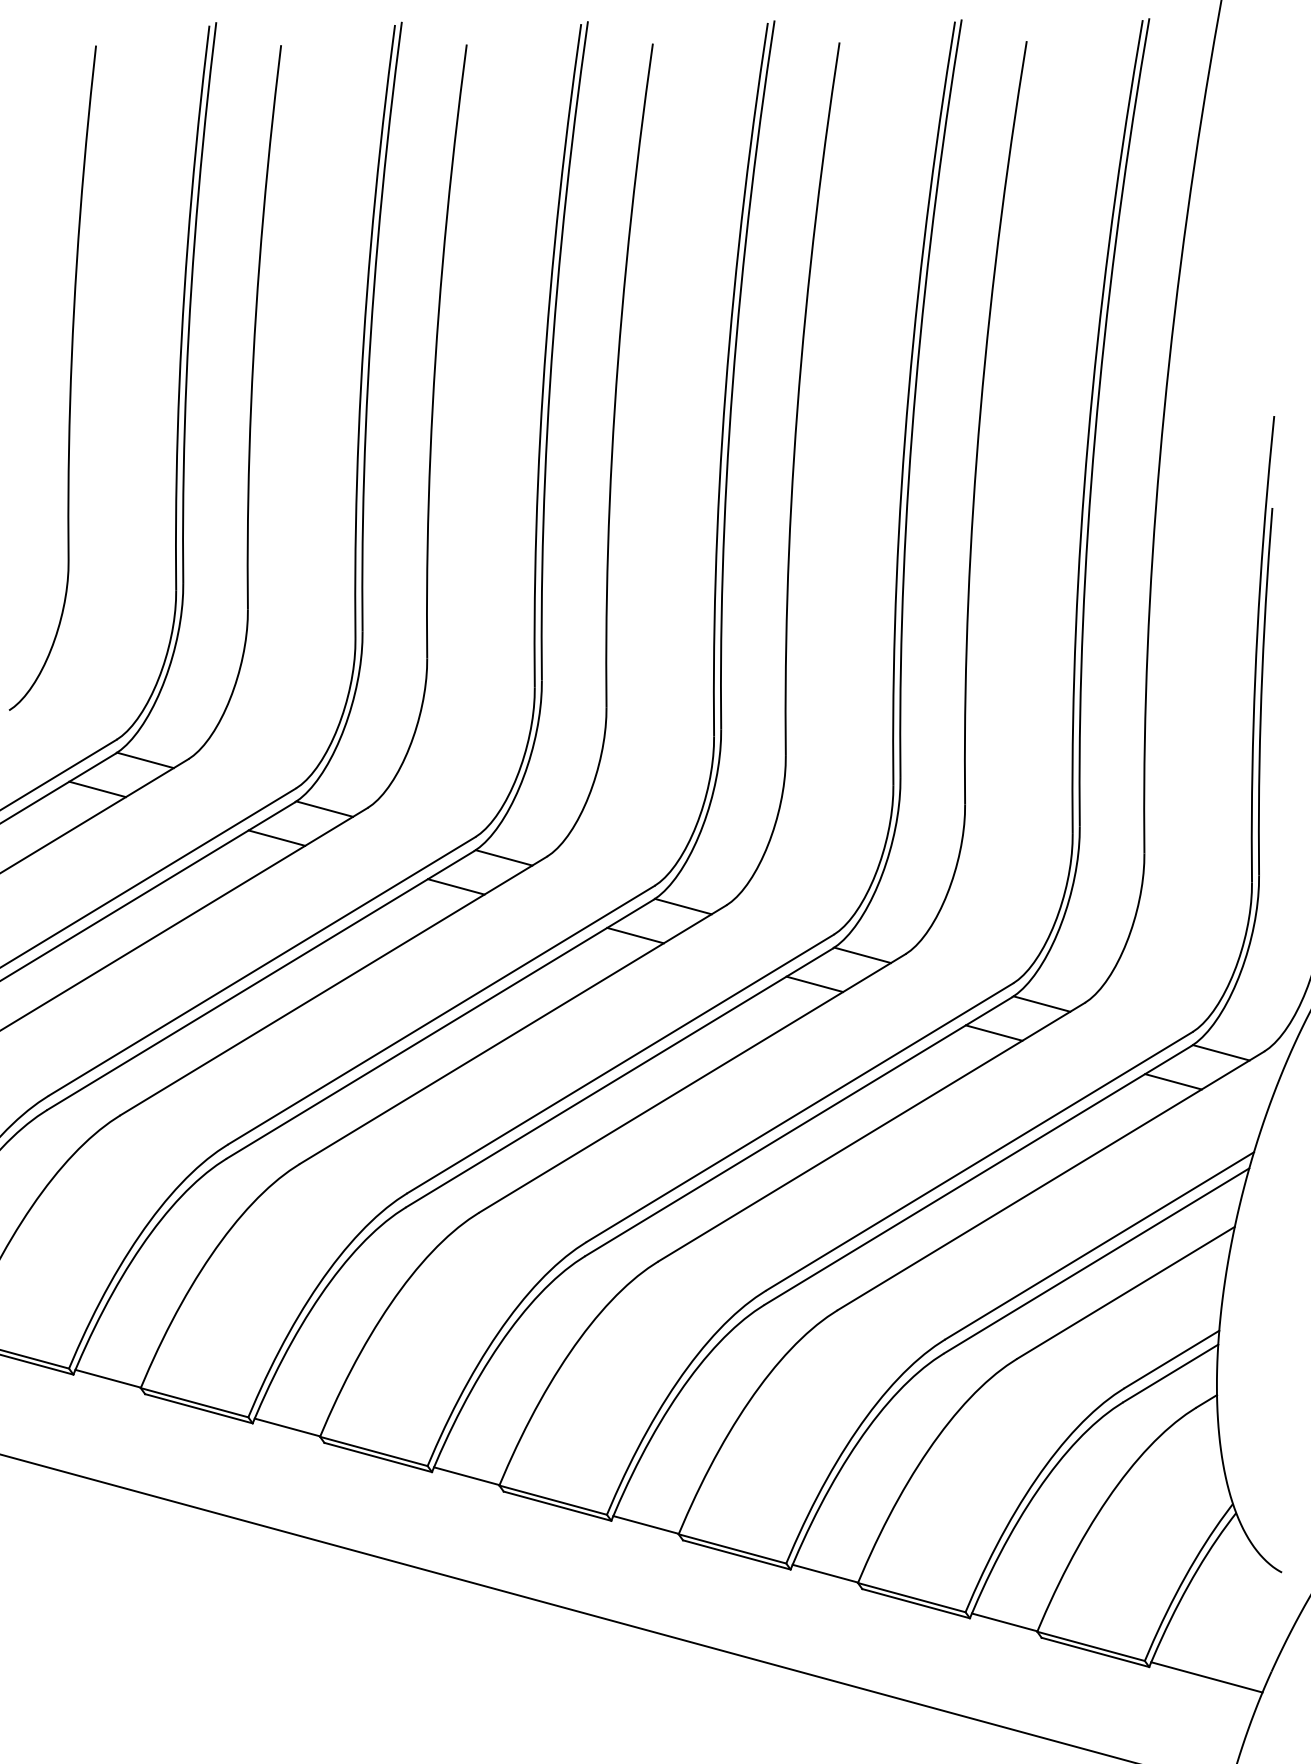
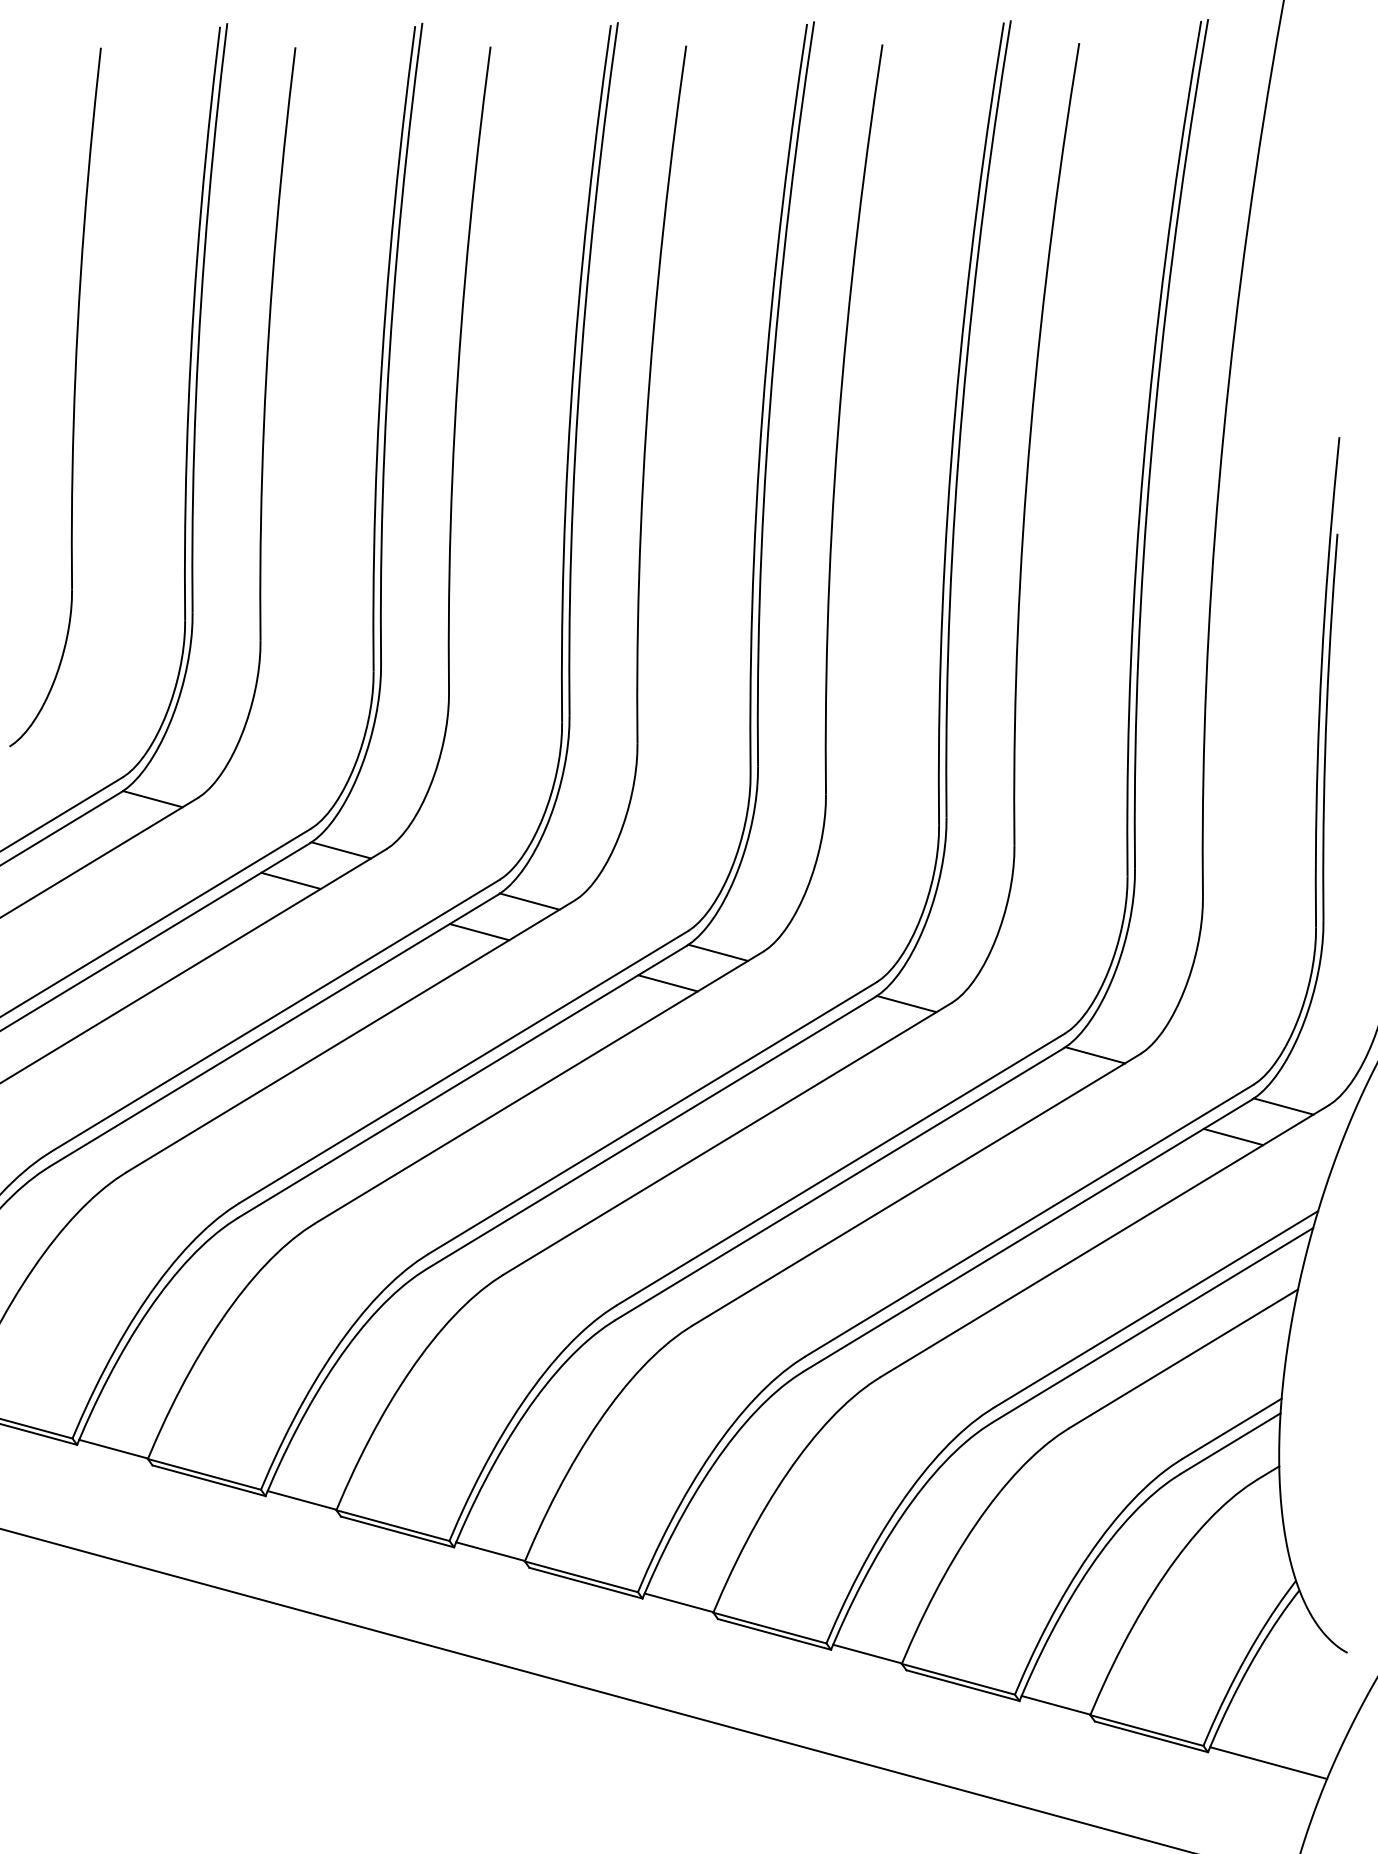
line: (97, 789) -> (102, 829), removed
line: (814, 984) -> (856, 1034), removed
line: (993, 1032) -> (1044, 1085), removed

